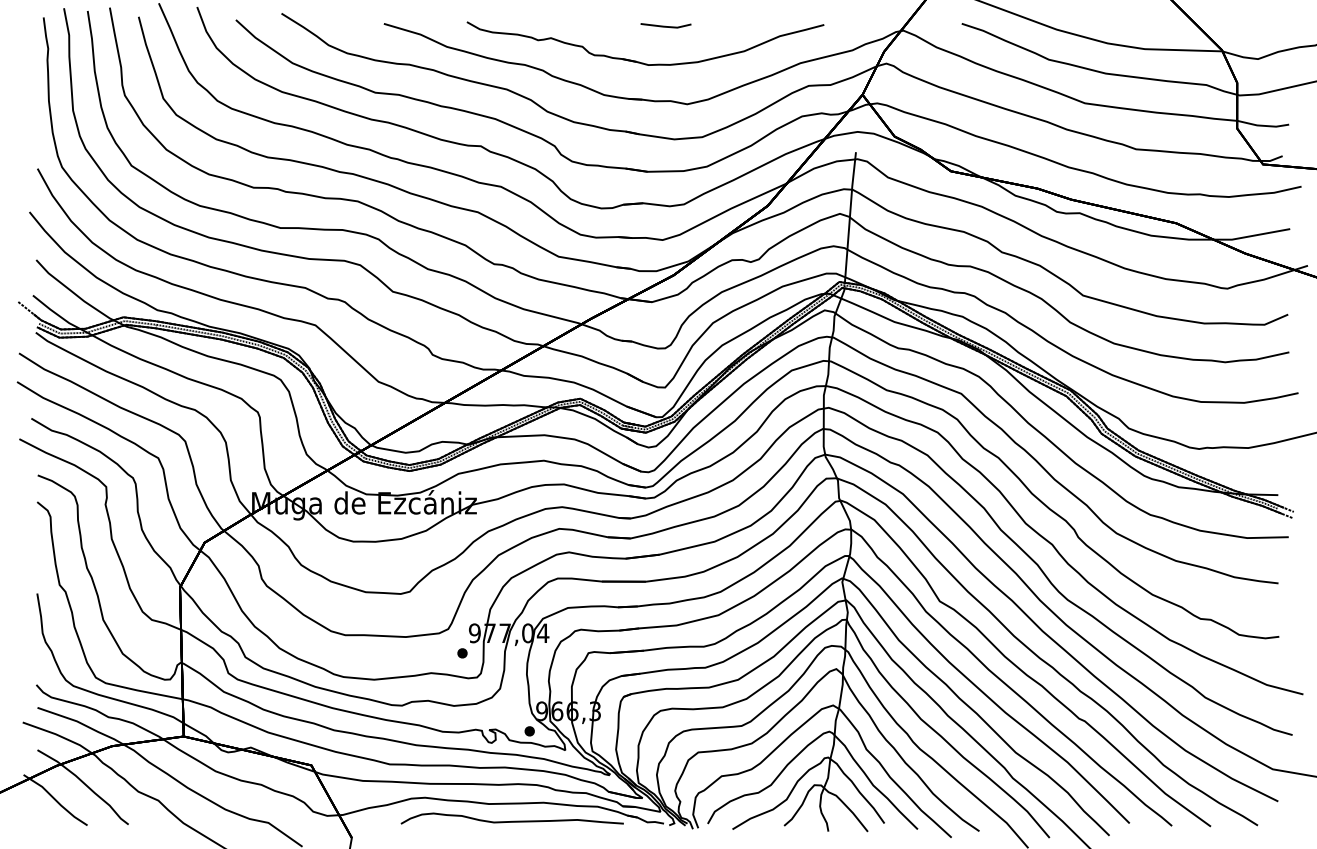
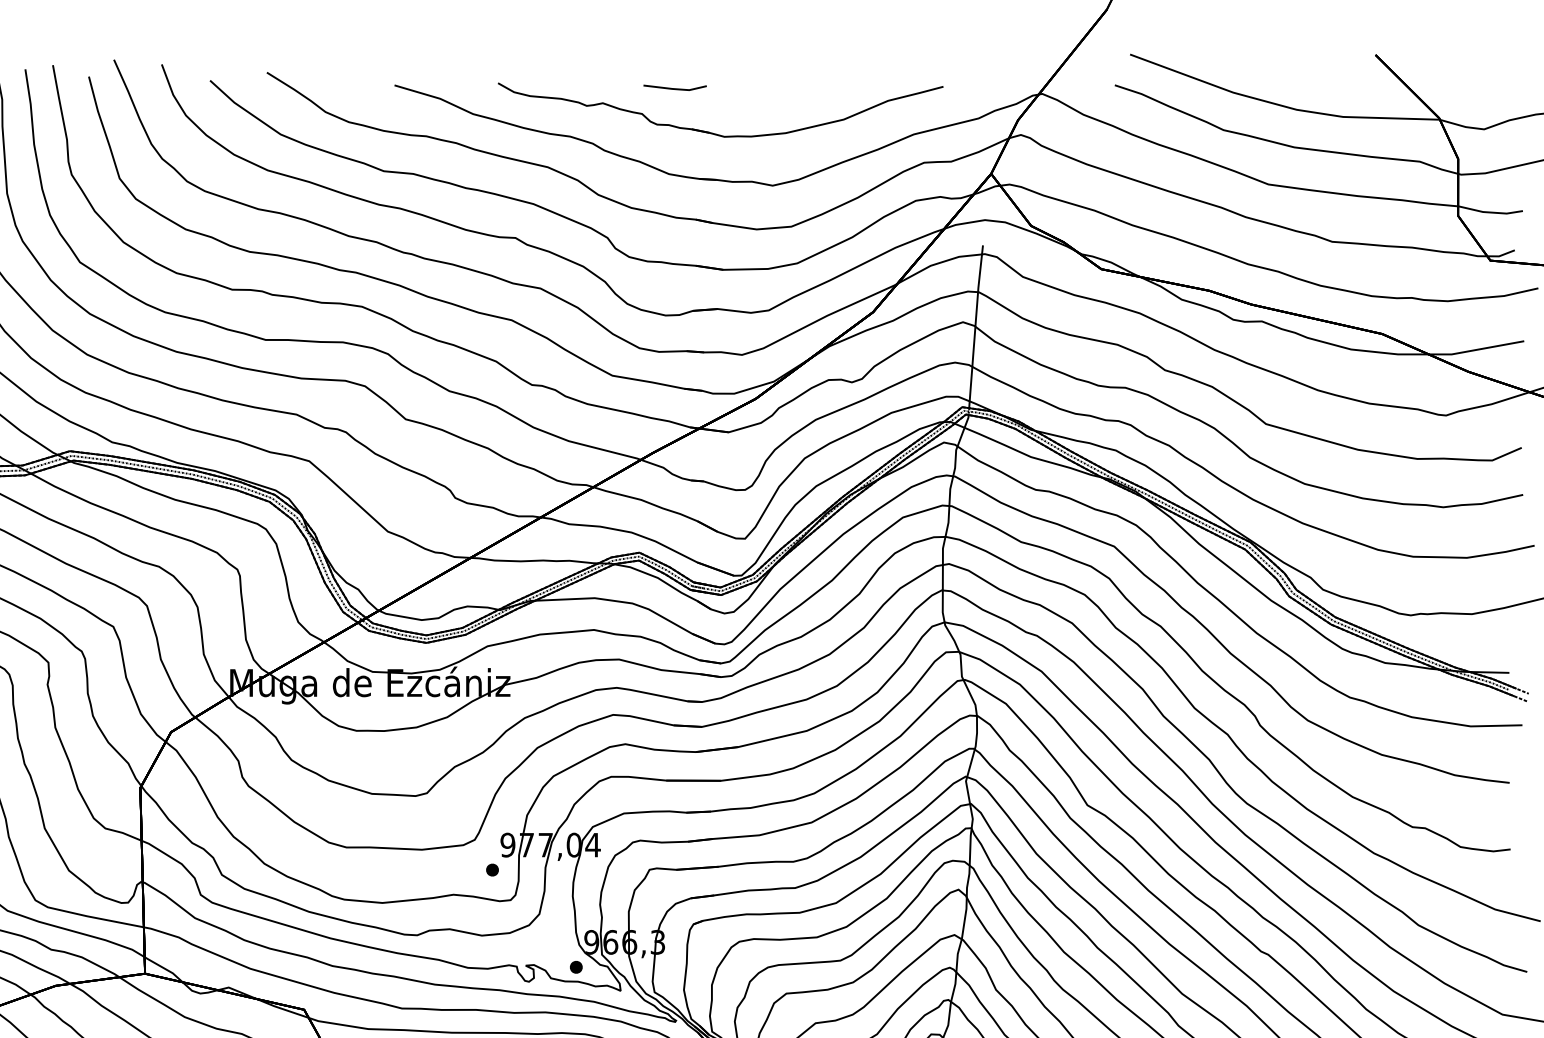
line: (665, 25) -> (674, 87), moved

